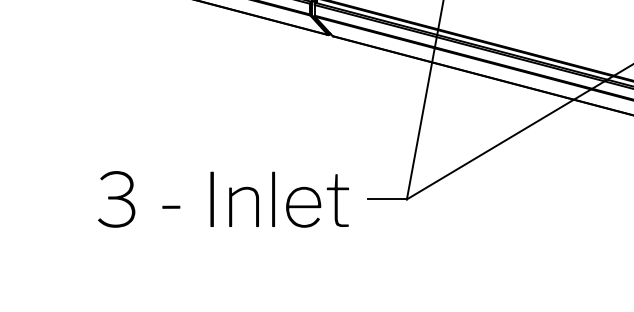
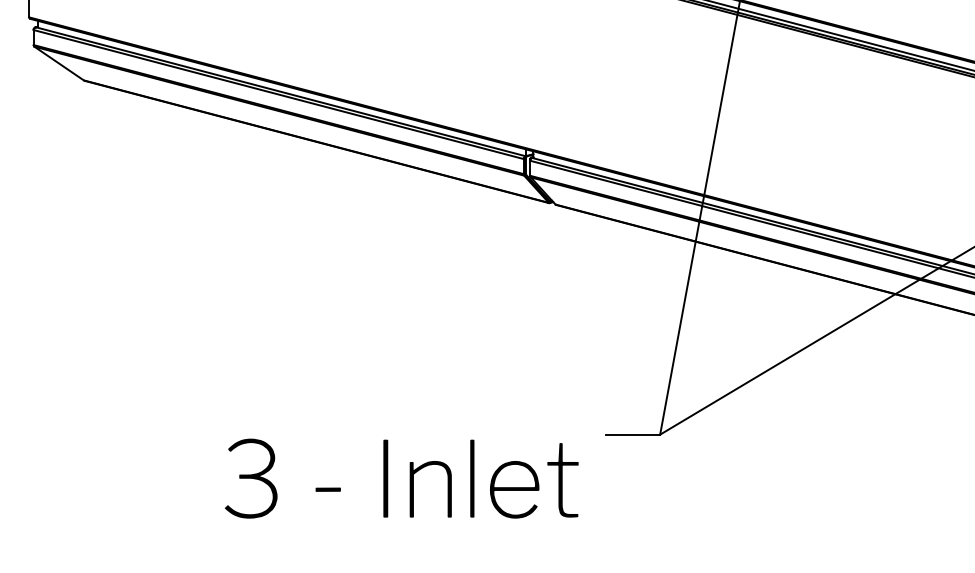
text: (223, 199) -> (401, 478), moved

